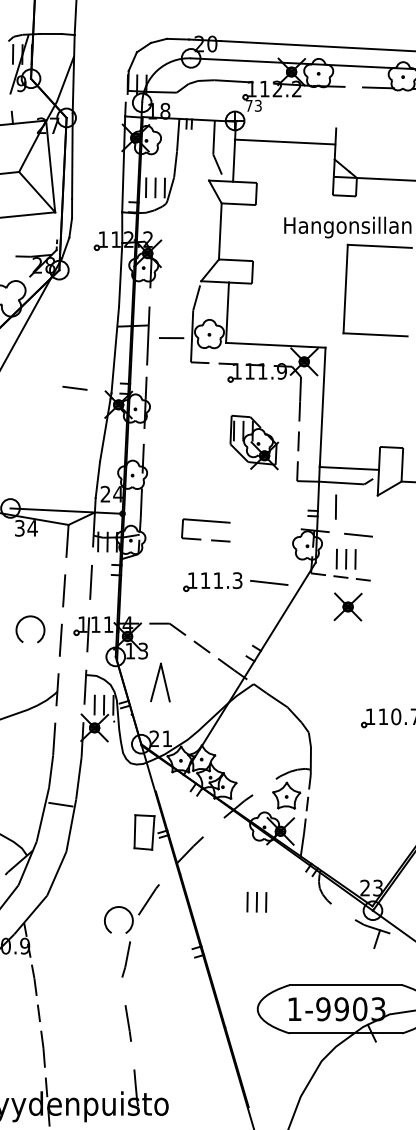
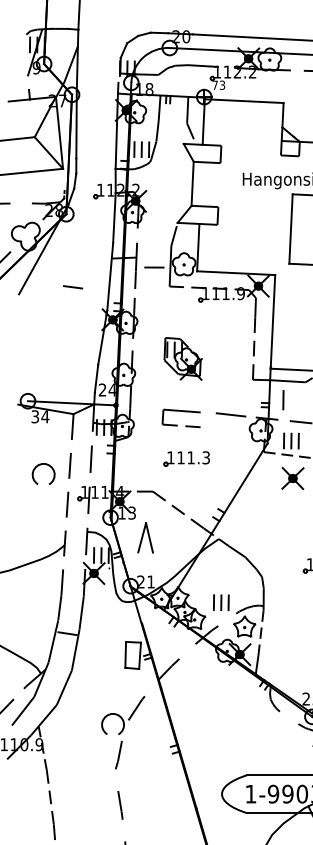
line: (284, 141) -> (243, 100), moved
line: (74, 387) -> (72, 286), moved
part: (254, 442) -> (183, 358), moved
line: (269, 582) -> (231, 414), moved
part: (30, 617) -> (43, 464), moved
part: (256, 901) -> (221, 602), moved

